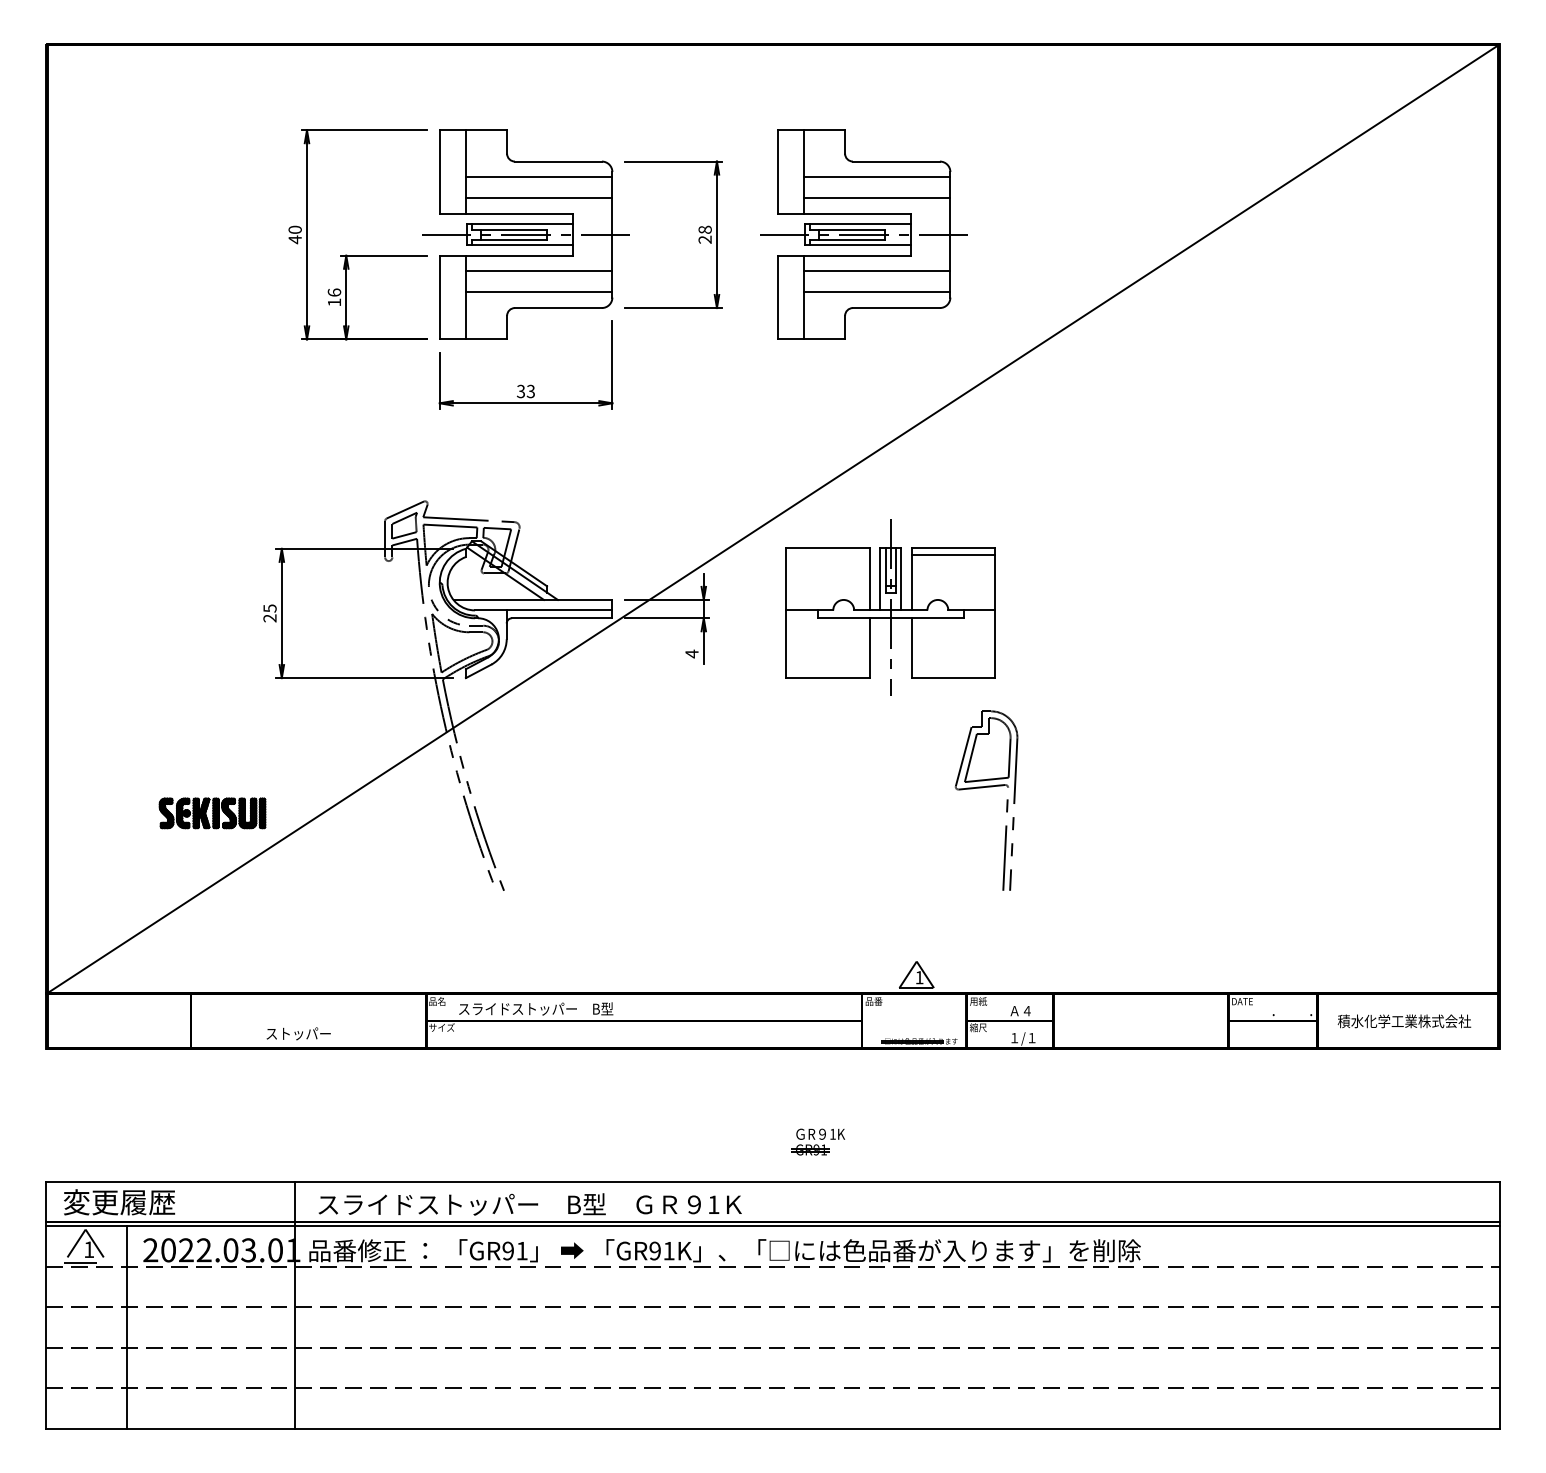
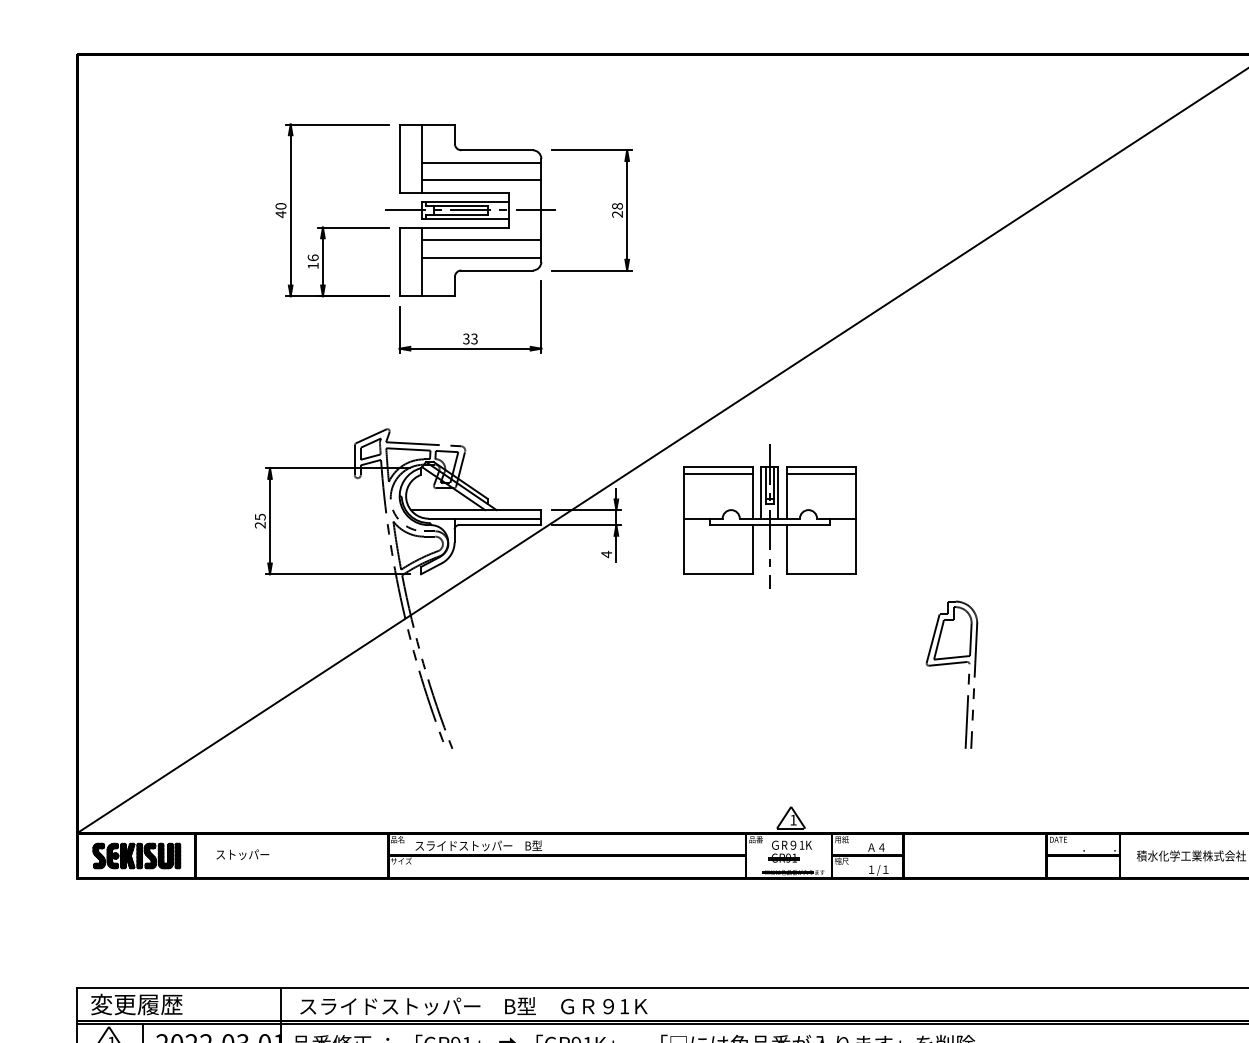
part: (863, 234) -> (747, 210), removed
line: (827, 555) -> (717, 473), added
part: (982, 788) -> (948, 664), moved
part: (212, 813) -> (136, 856), moved
text: (298, 1033) -> (242, 854), moved
part: (818, 1141) -> (790, 851), moved

